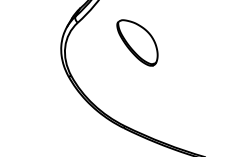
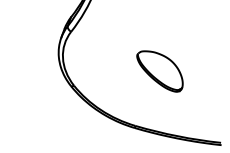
part: (137, 42) -> (160, 71), moved

